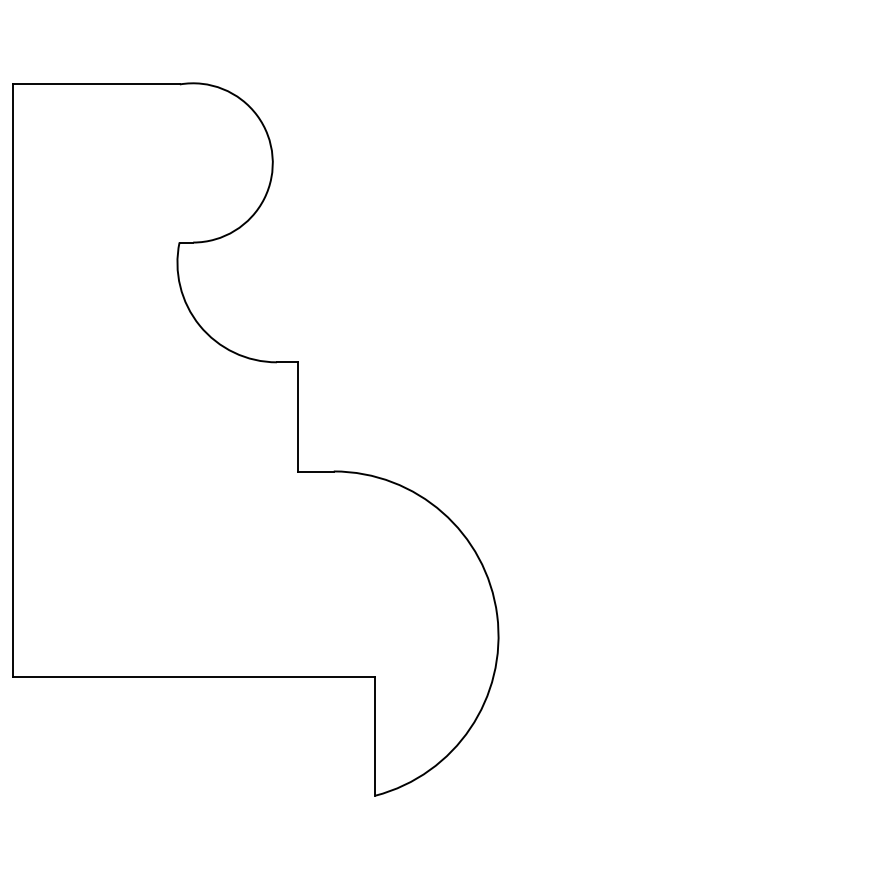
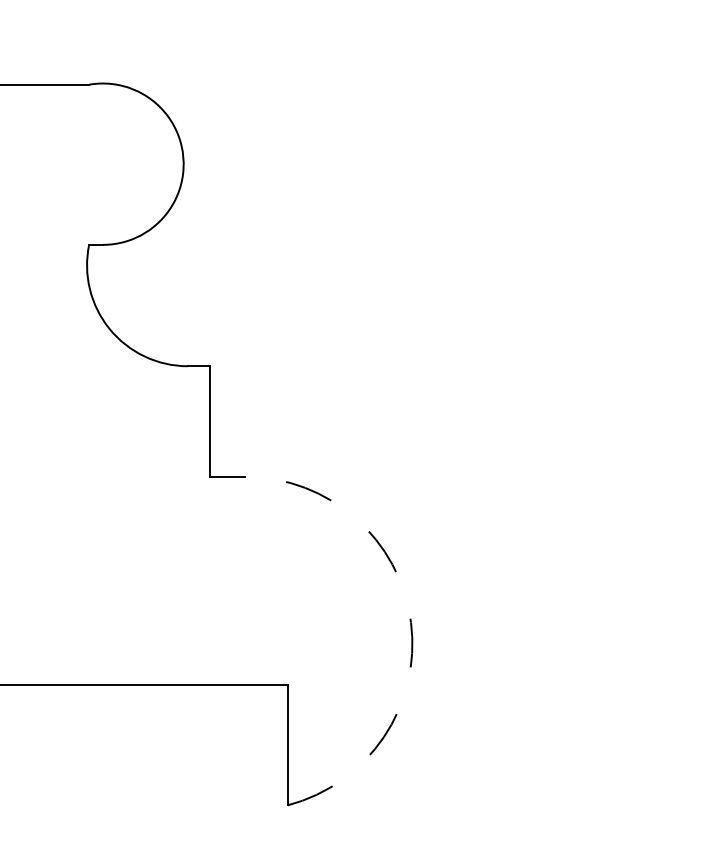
arc: (497, 615) -> (411, 622), solid -> dashed

